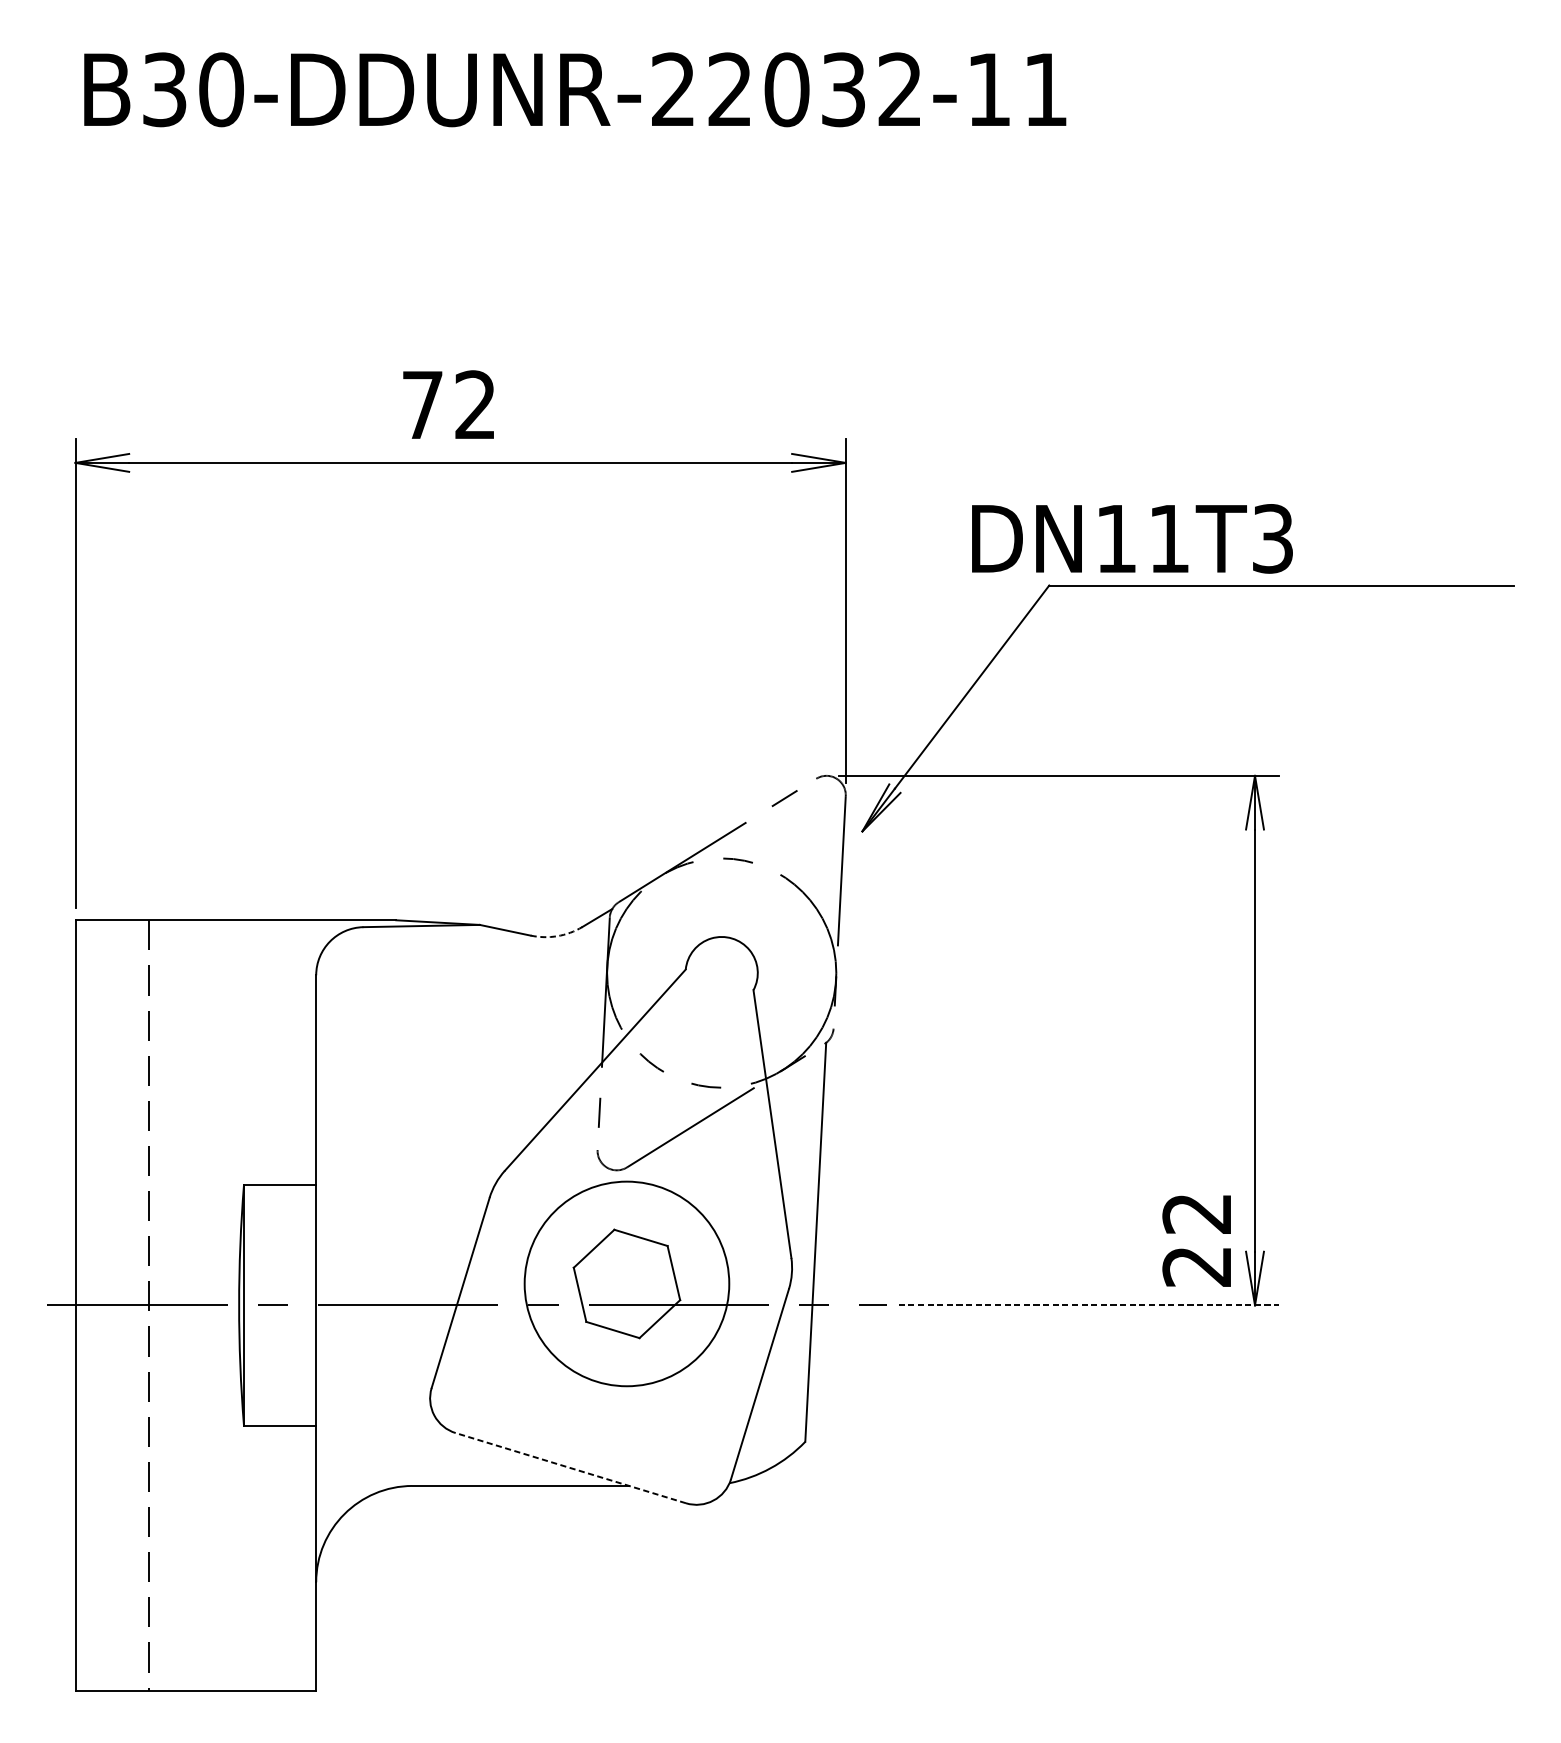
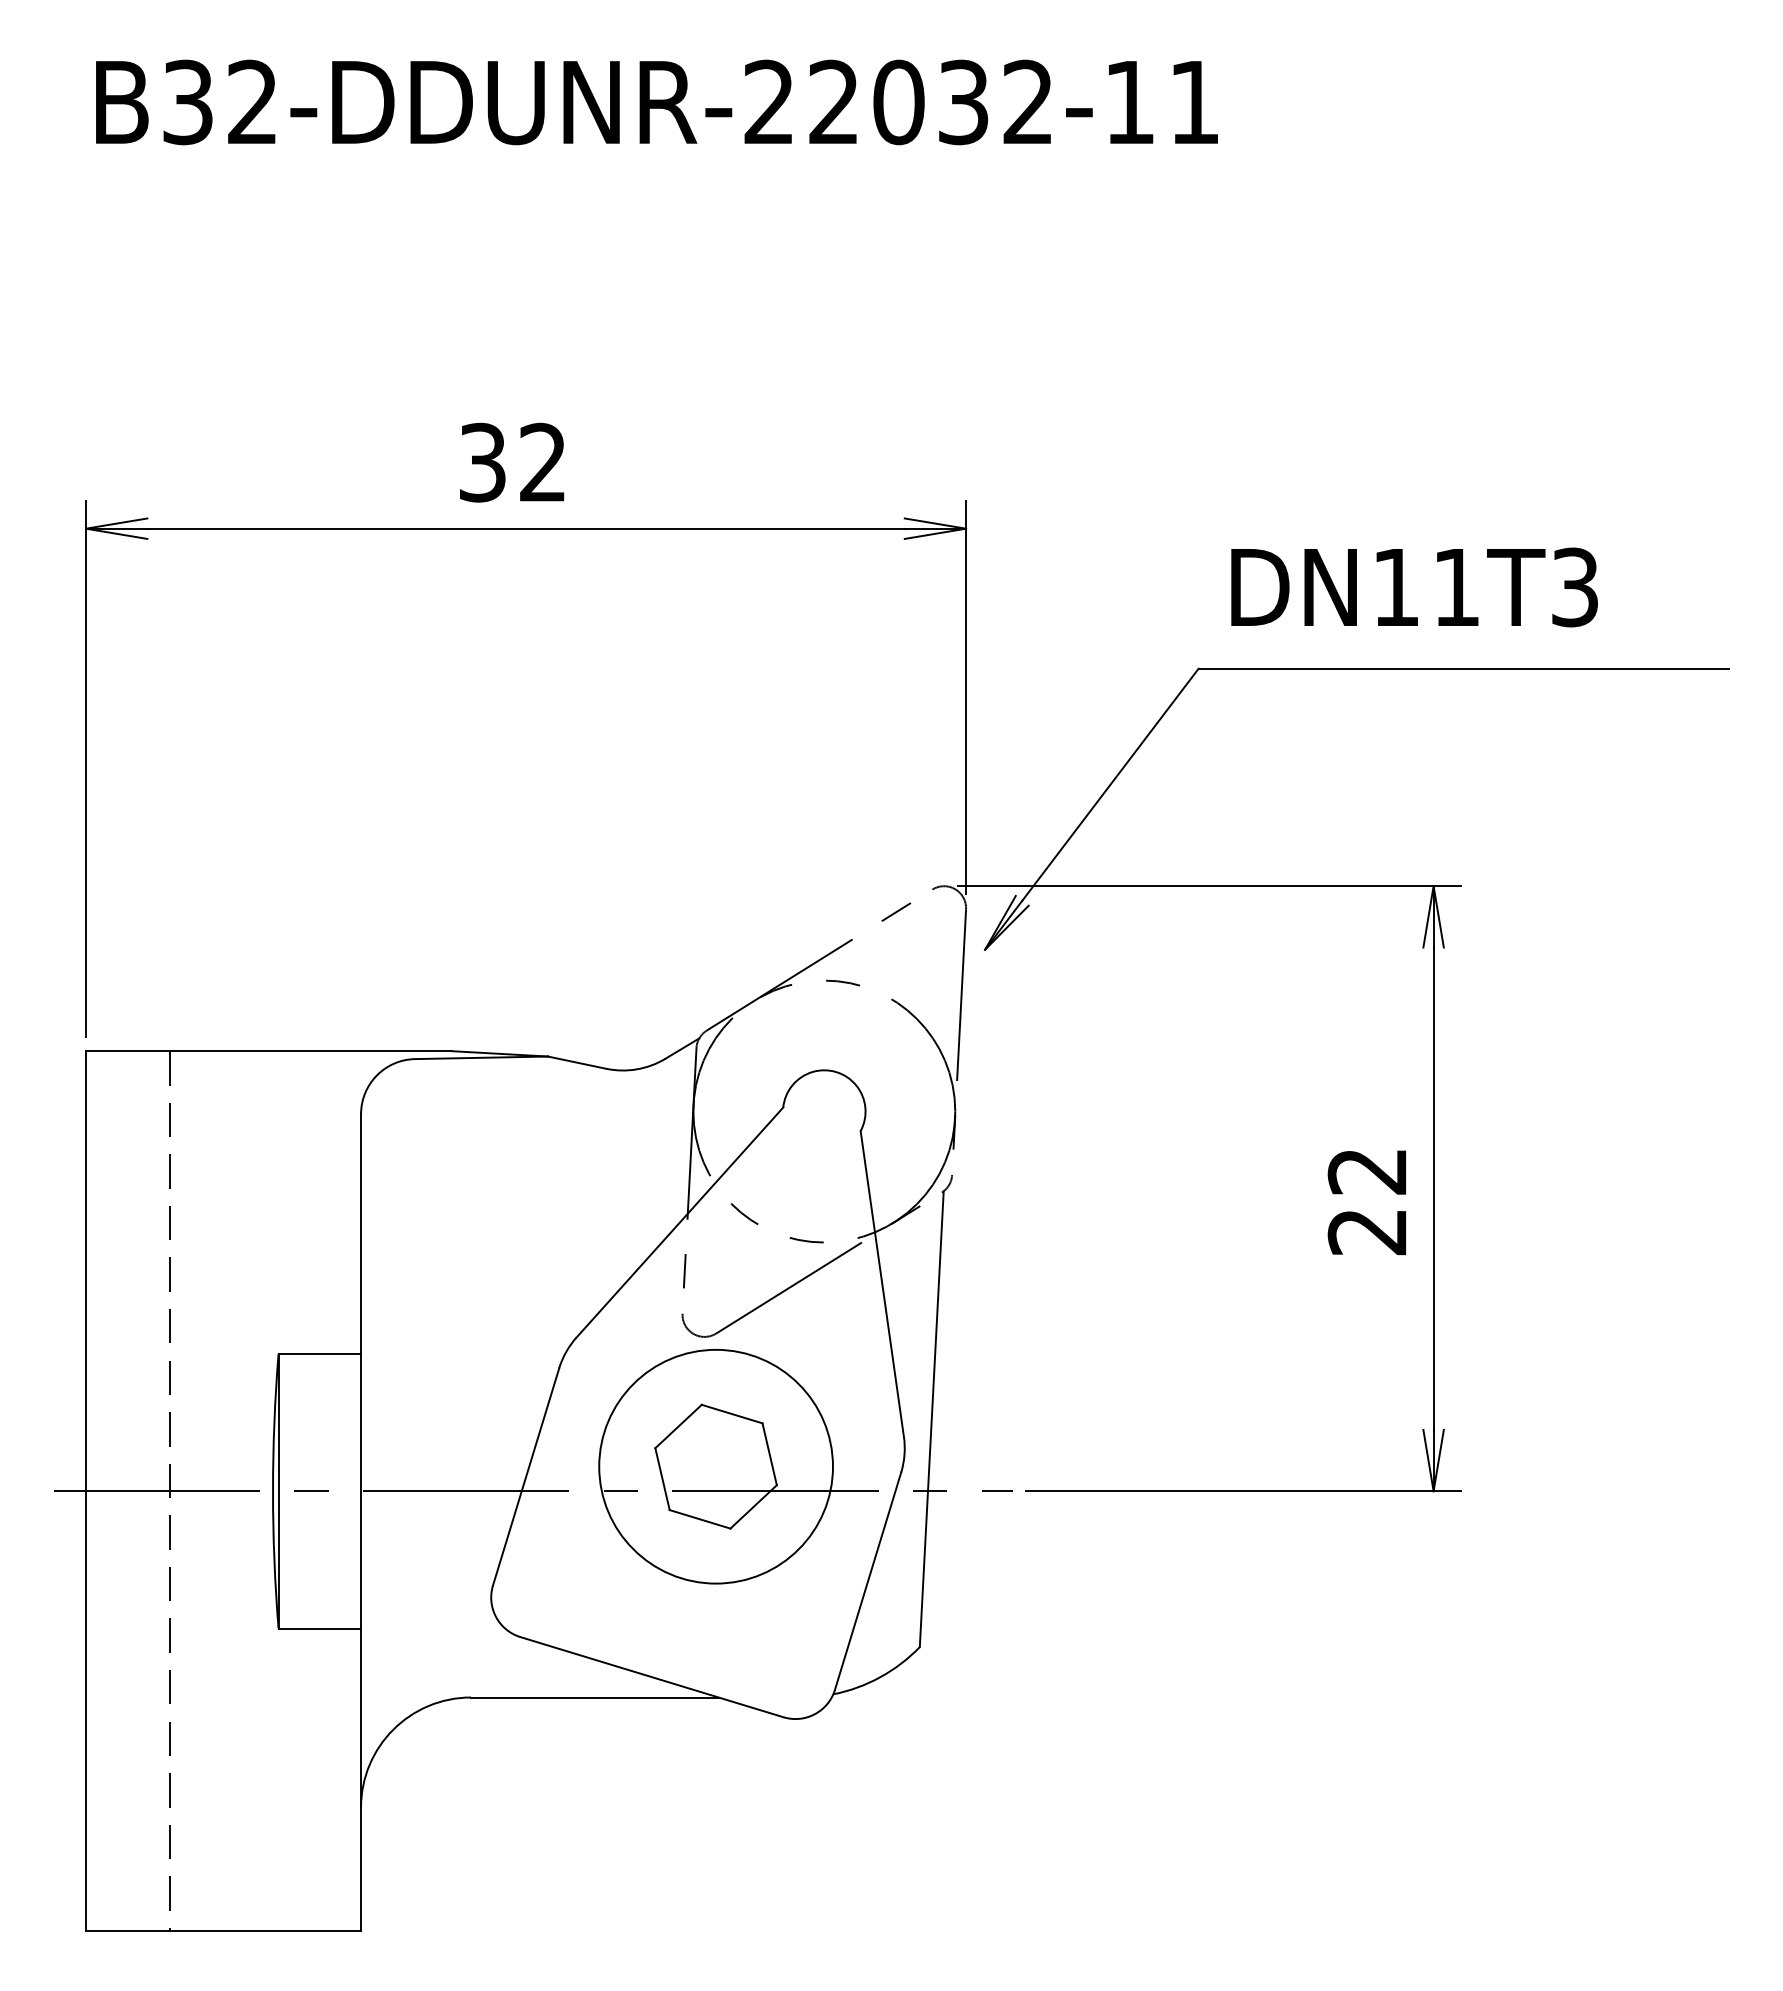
text: (221, 89) -> (252, 102), B30-DDUNR-22032-11 -> B32-DDUNR-22032-11
text: (422, 404) -> (482, 462), 72 -> 32
text: (1132, 538) -> (1414, 587), moved
arc: (557, 936) -> (636, 1069), dashed -> solid
text: (1196, 1240) -> (1366, 1202), moved
line: (1089, 1305) -> (1244, 1491), dashed -> solid
line: (570, 1468) -> (651, 1677), dashed -> solid

